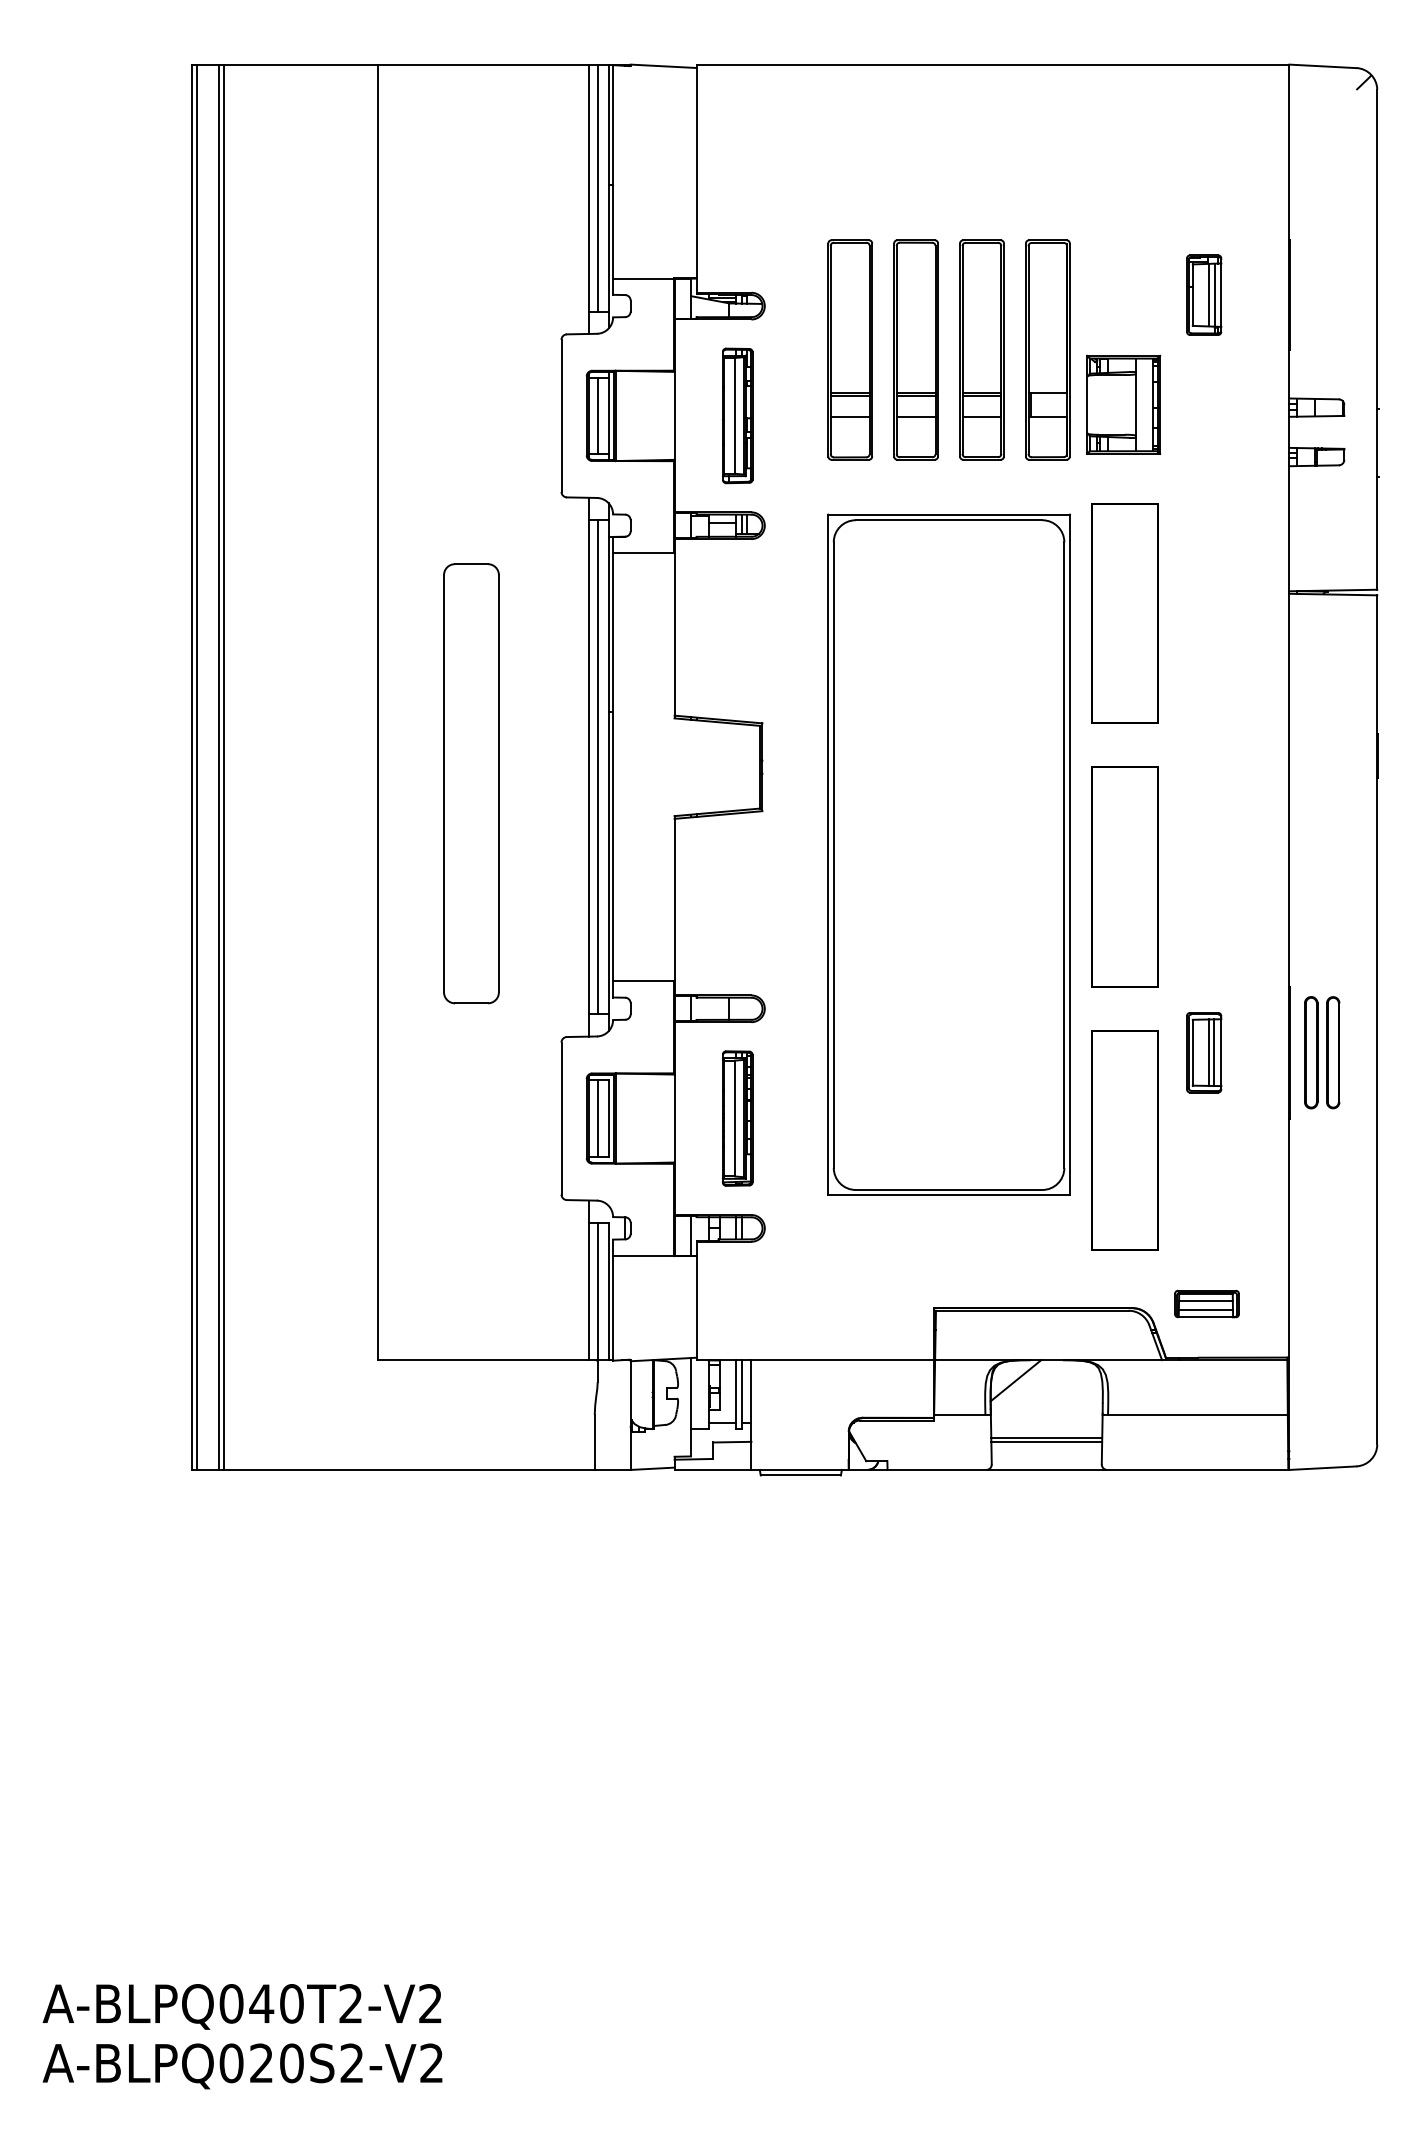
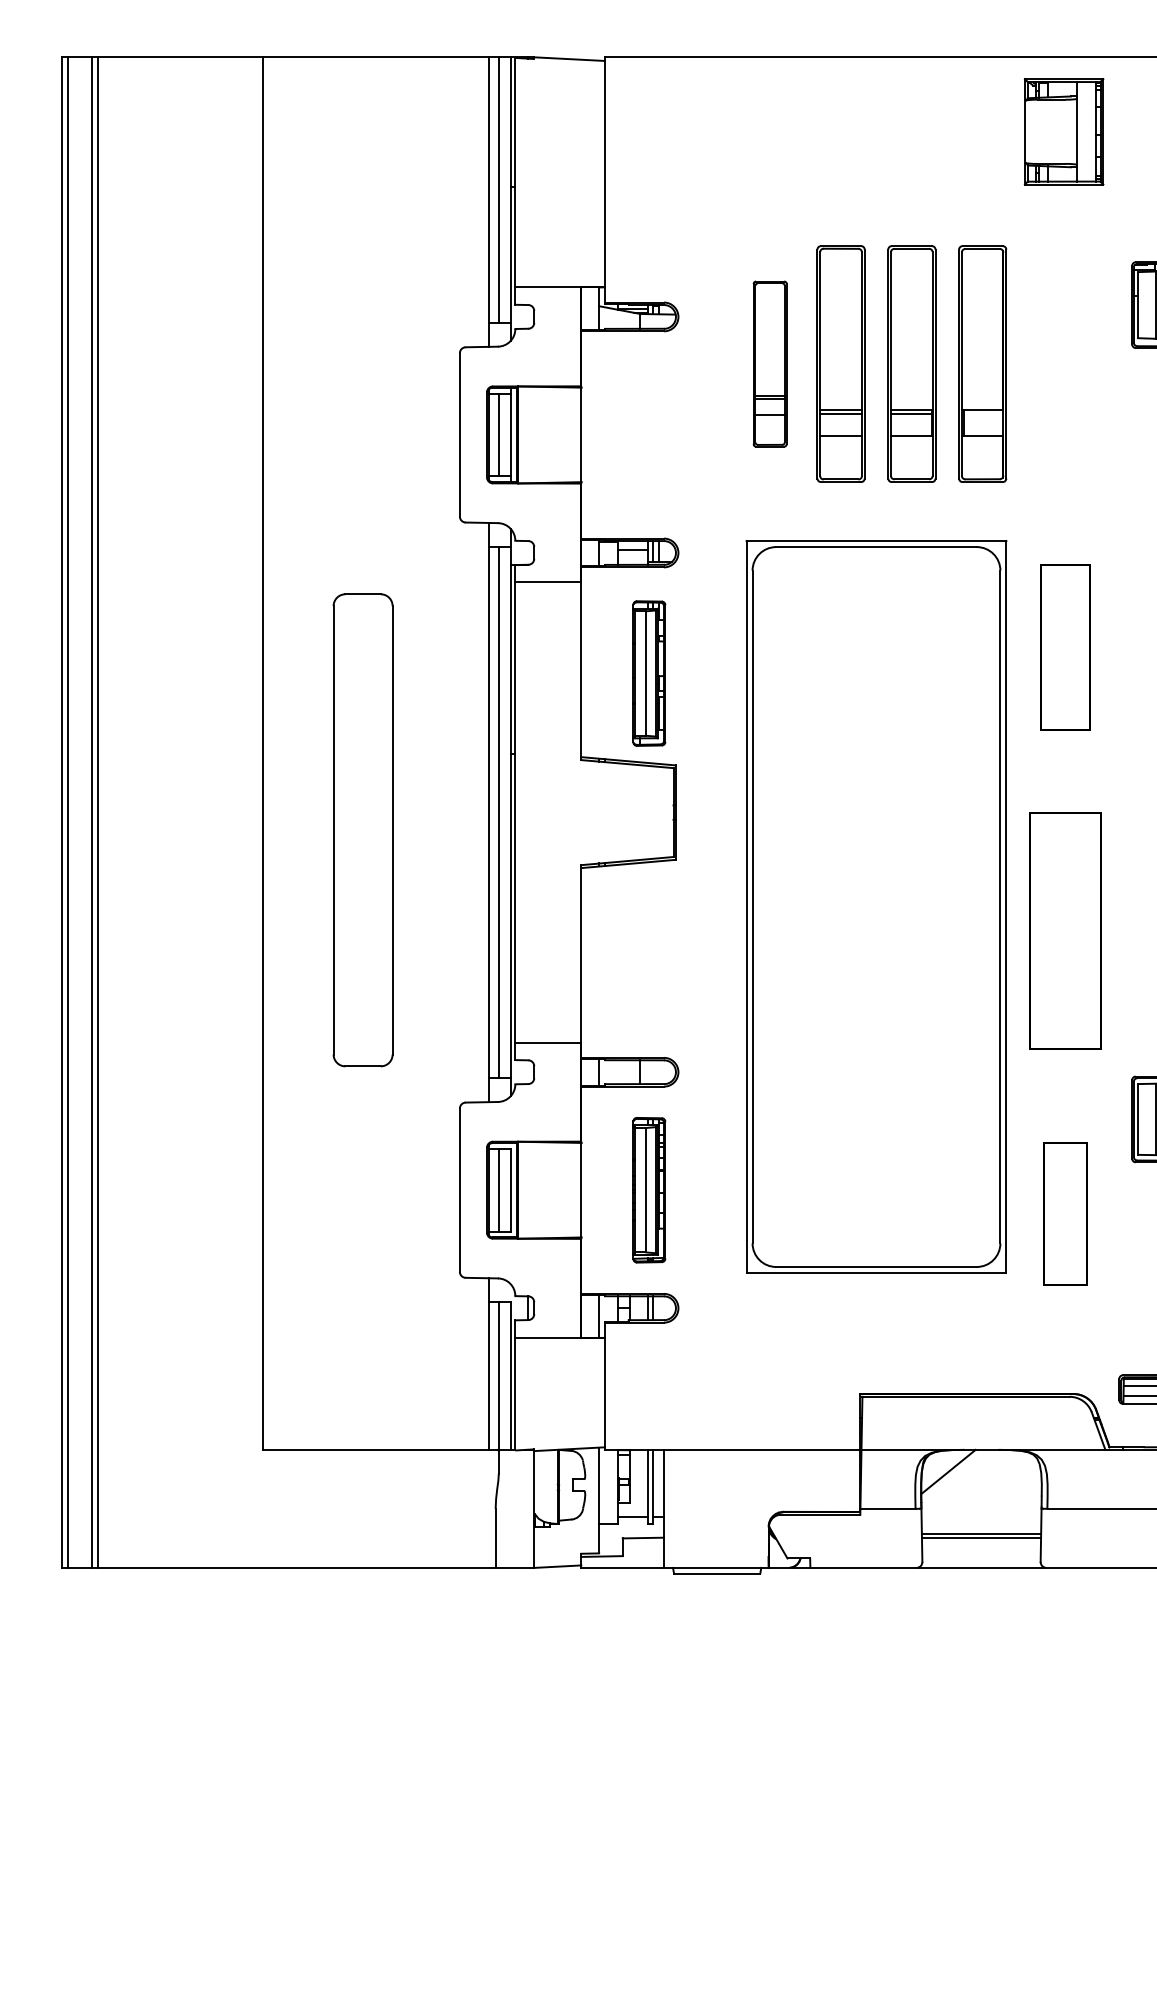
part: (849, 349) -> (769, 363), size x0.7
part: (1123, 404) -> (1063, 131), moved
part: (737, 415) -> (649, 673), moved
part: (1124, 613) -> (1065, 647), size x0.7
part: (1124, 1140) -> (1065, 1213), size x0.6

